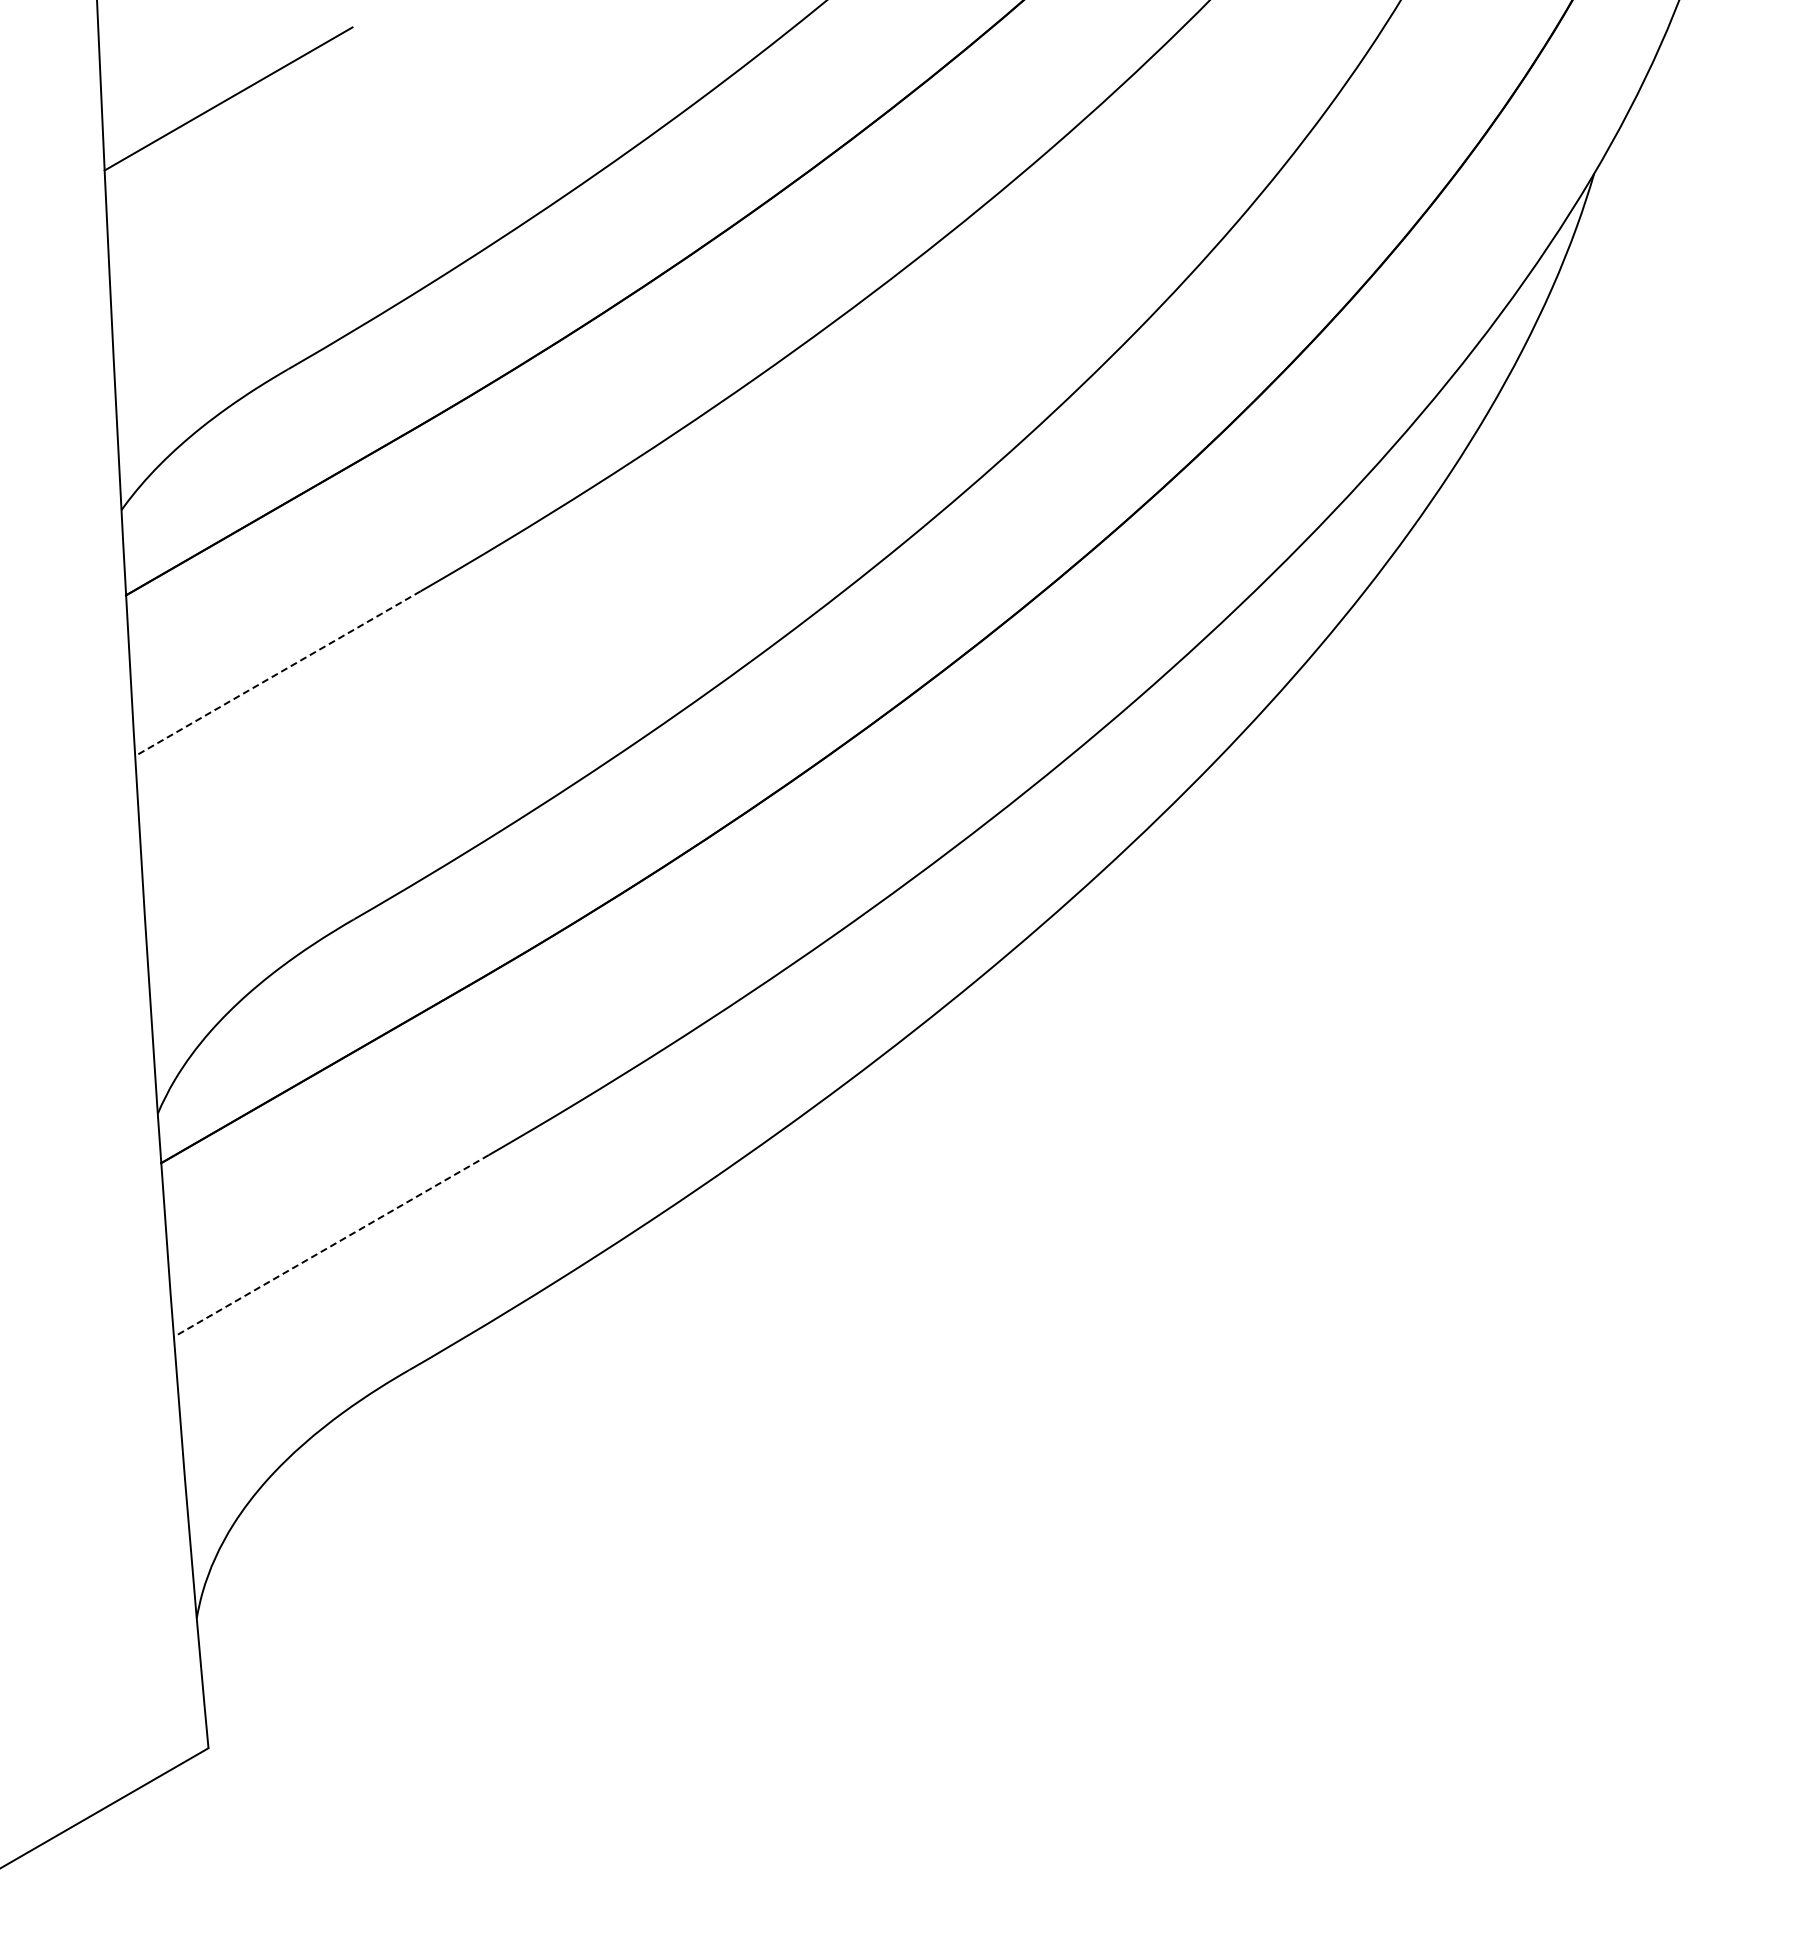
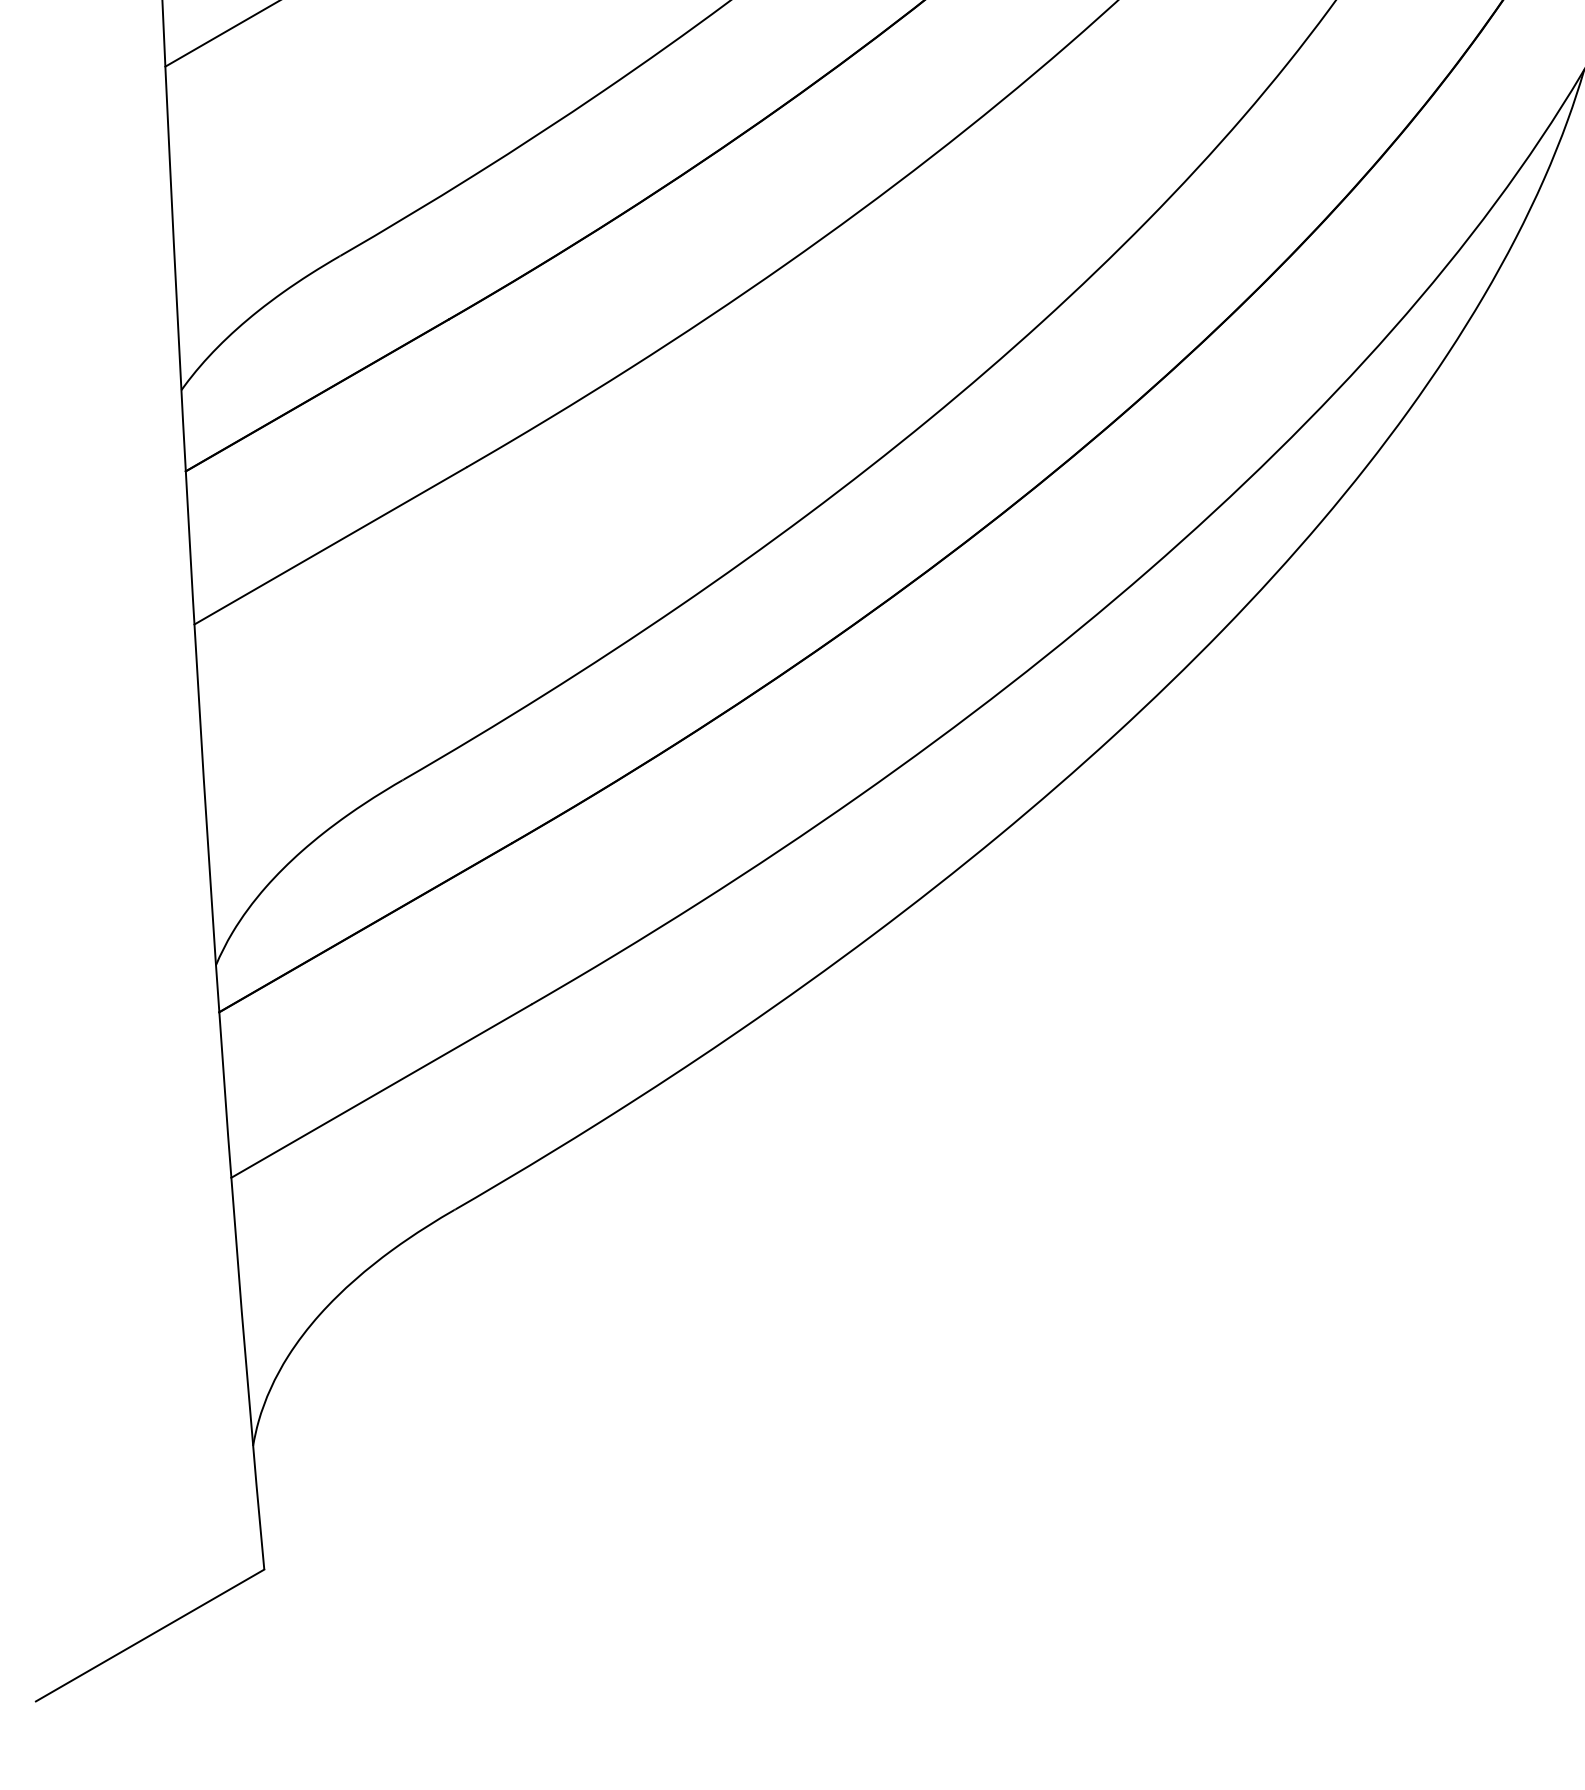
line: (277, 673) -> (330, 545), dashed -> solid
line: (331, 1246) -> (381, 1091), dashed -> solid

